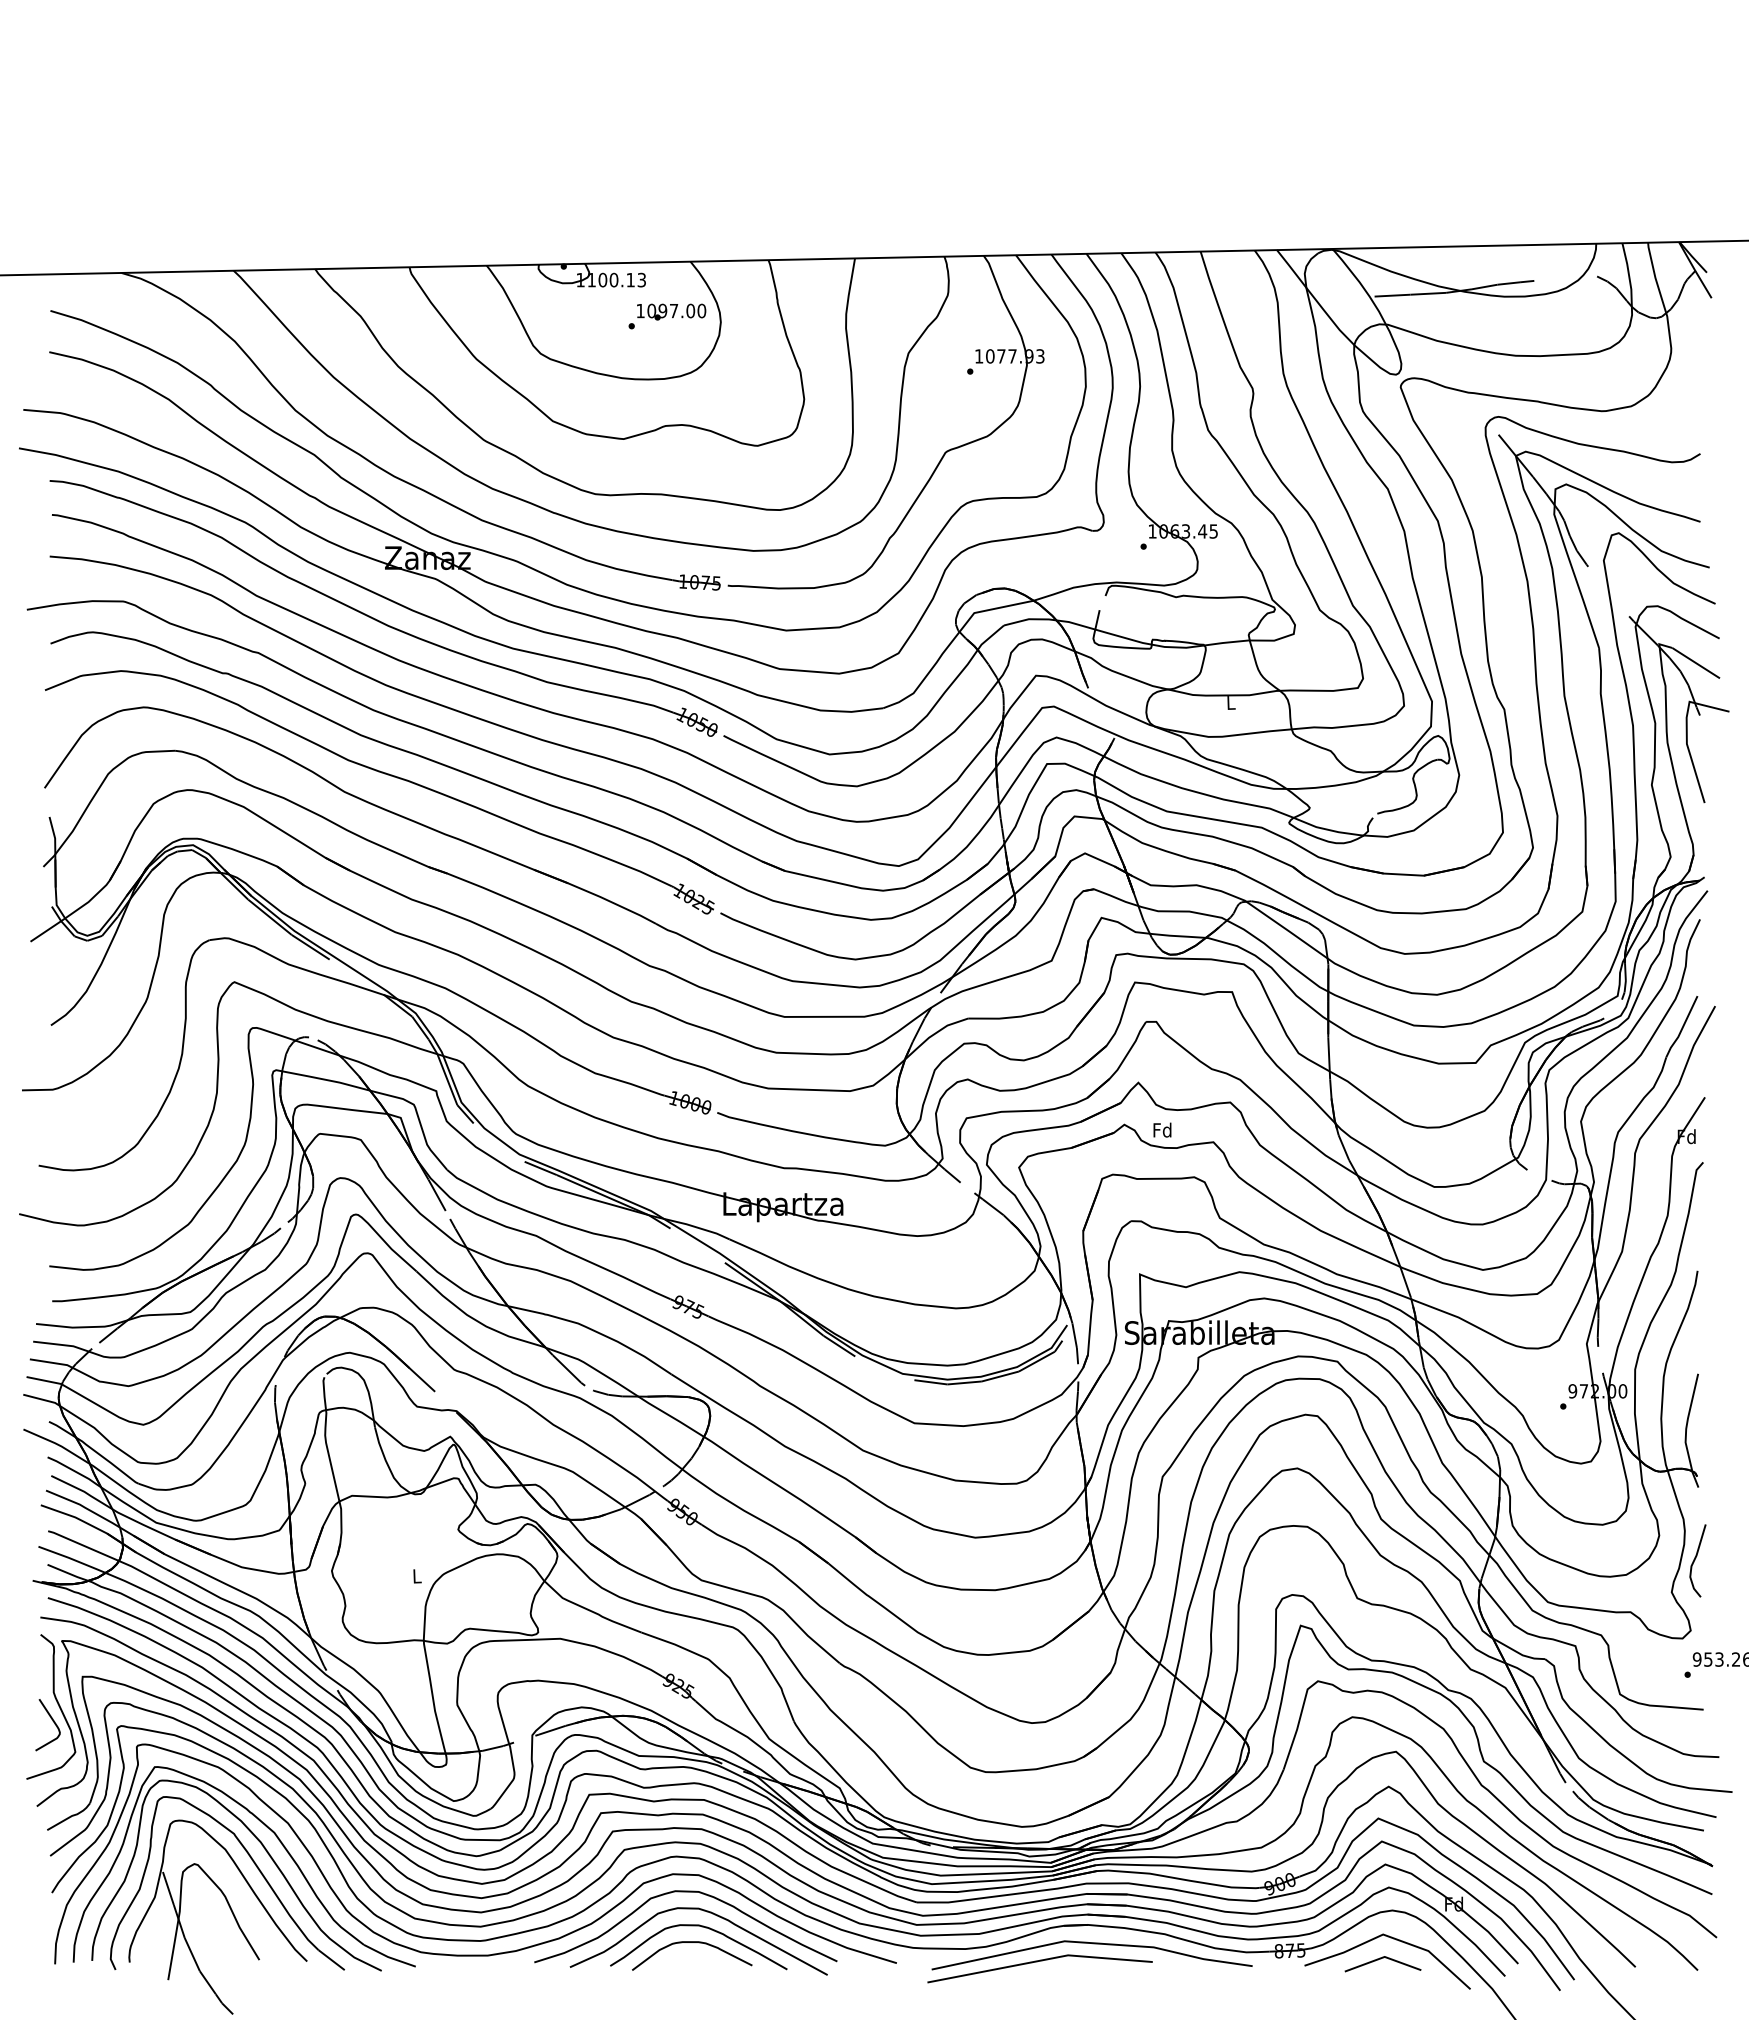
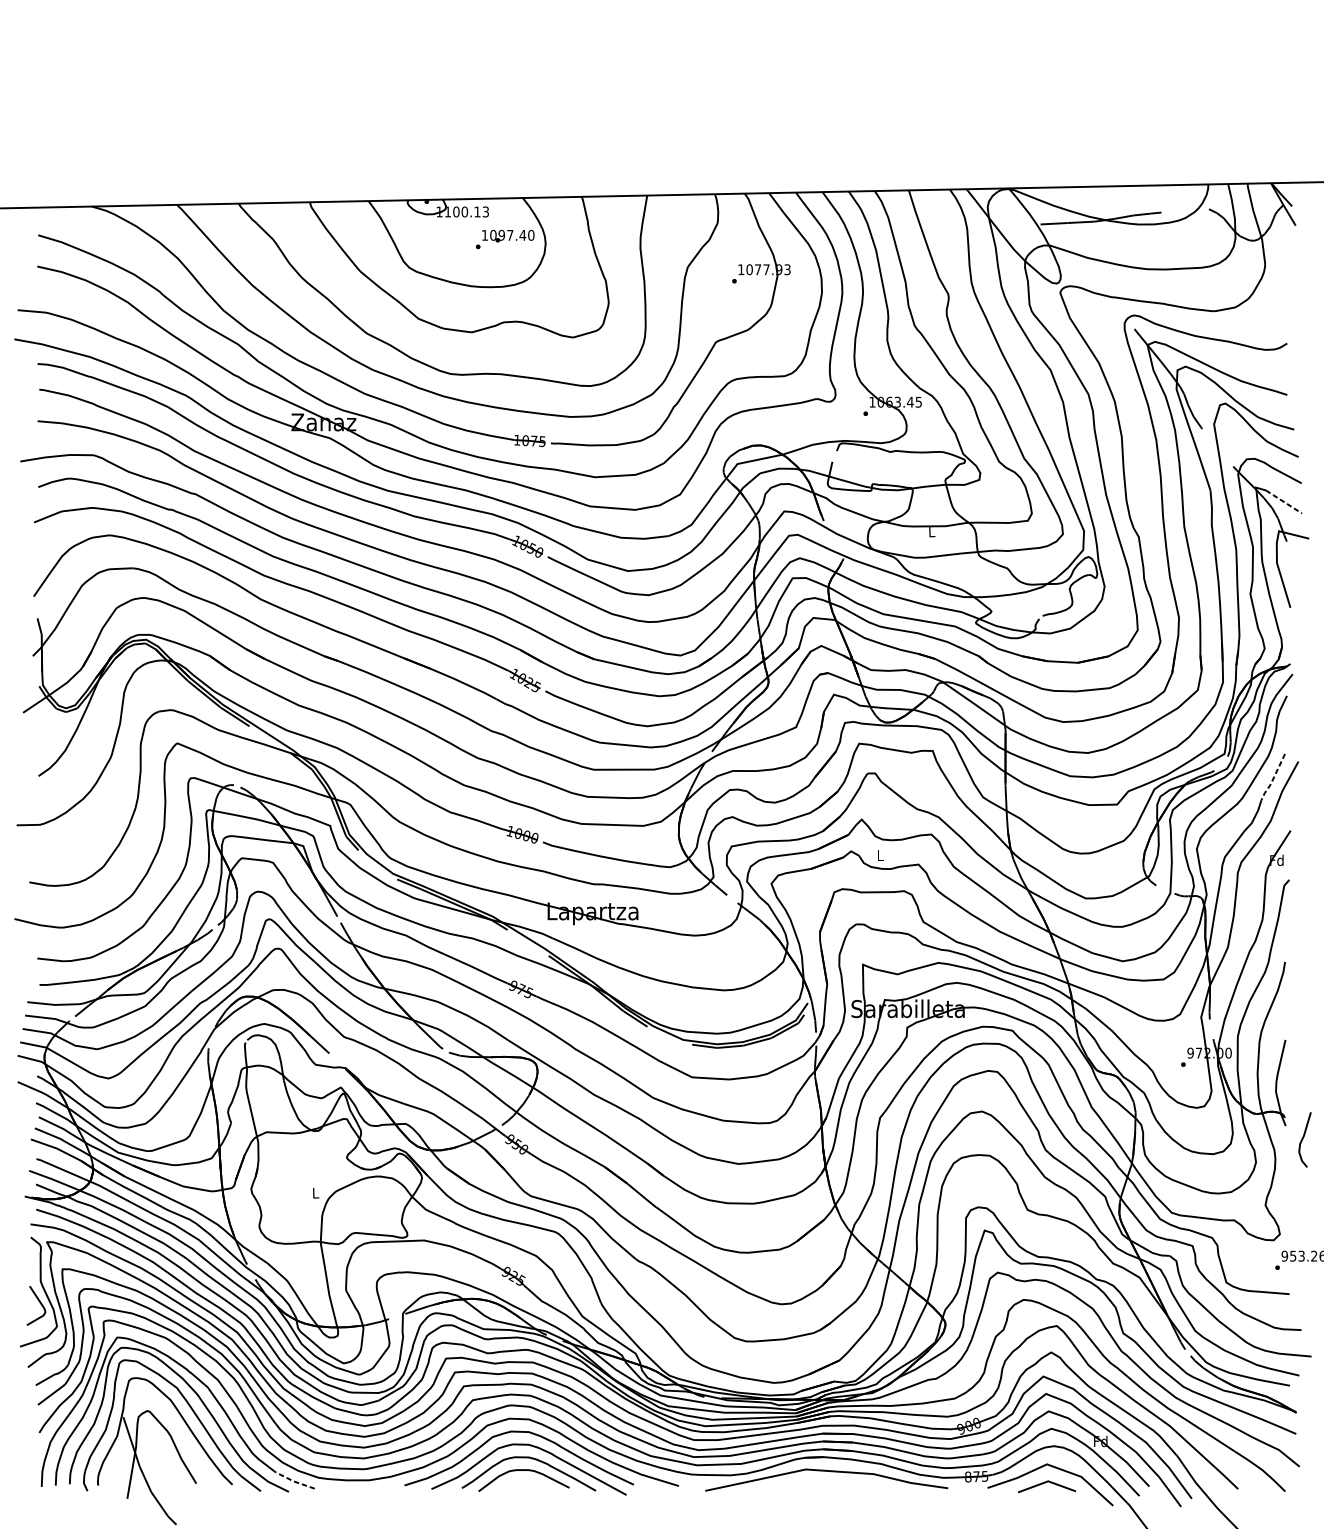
text: (690, 310) -> (522, 234), 1097.00 -> 1097.40
line: (1695, 663) -> (1283, 502), solid -> dashed
line: (1682, 1028) -> (1273, 778), solid -> dashed
text: (1162, 1129) -> (880, 854), Fd -> L
curve: (1695, 1560) -> (1303, 1139), moved
line: (388, 1957) -> (294, 1481), solid -> dashed
line: (1037, 1962) -> (785, 1485), removed

